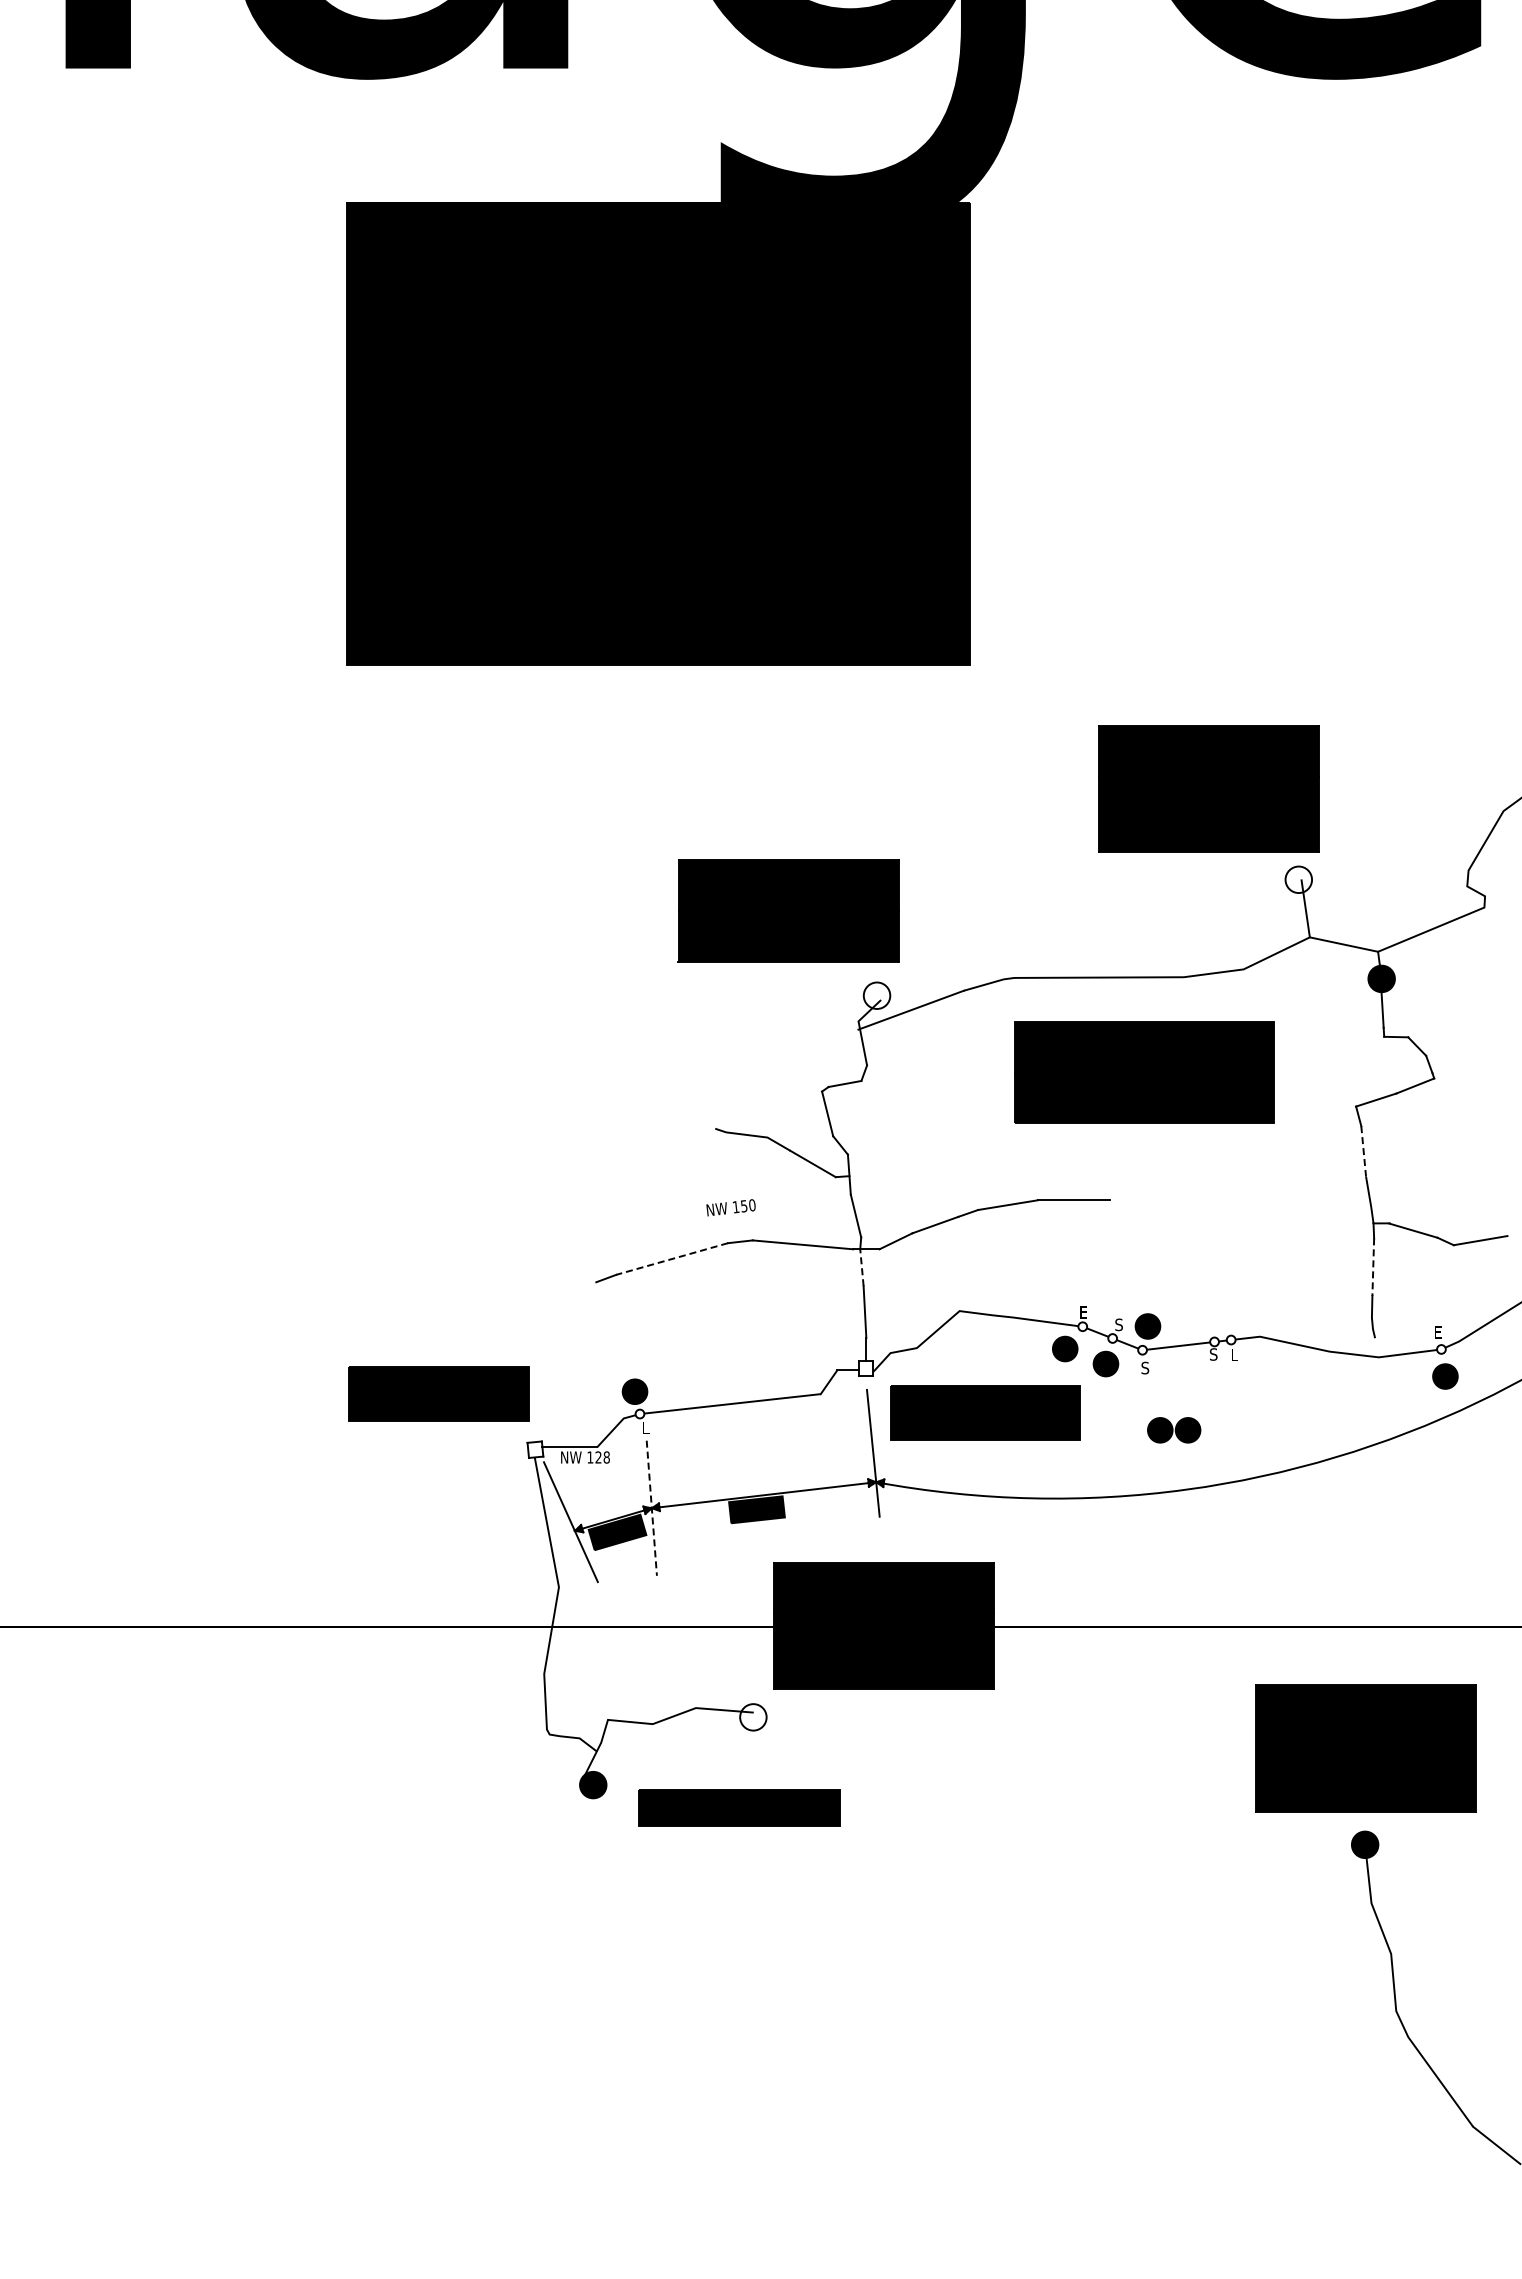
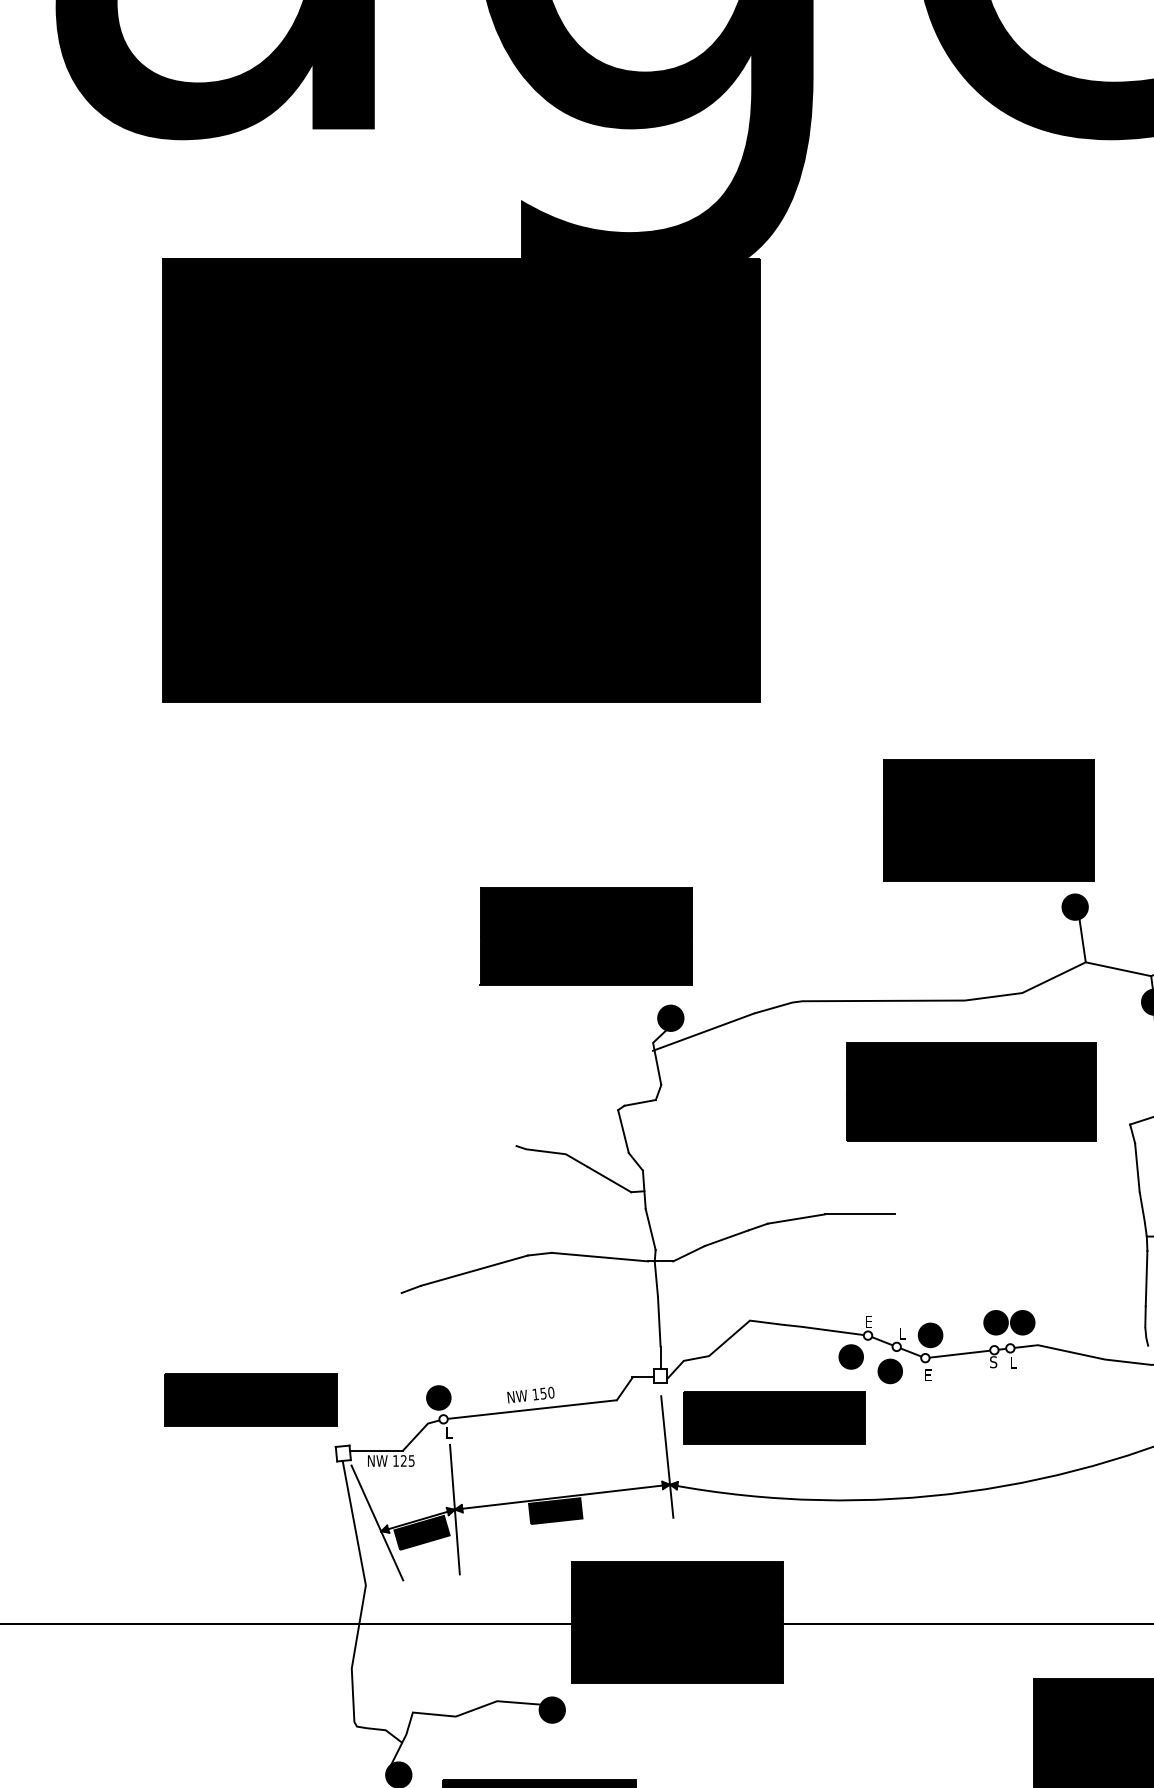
fill: (1298, 879) -> (1074, 906), added
fill: (876, 995) -> (670, 1018), added
part: (1144, 1072) -> (971, 1091), moved
line: (1363, 1151) -> (1137, 1167), dashed -> solid
text: (730, 1207) -> (530, 1394), moved
line: (671, 1259) -> (473, 1271), dashed -> solid
line: (861, 1267) -> (655, 1278), dashed -> solid
line: (1373, 1267) -> (1146, 1278), dashed -> solid
text: (1118, 1324) -> (902, 1333), S -> L
text: (1145, 1367) -> (928, 1374), S -> E
part: (1174, 1430) -> (1009, 1322), moved
text: (606, 1457) -> (411, 1460), 128 -> 125
line: (651, 1508) -> (454, 1509), dashed -> solid
fill: (753, 1717) -> (552, 1710), added

